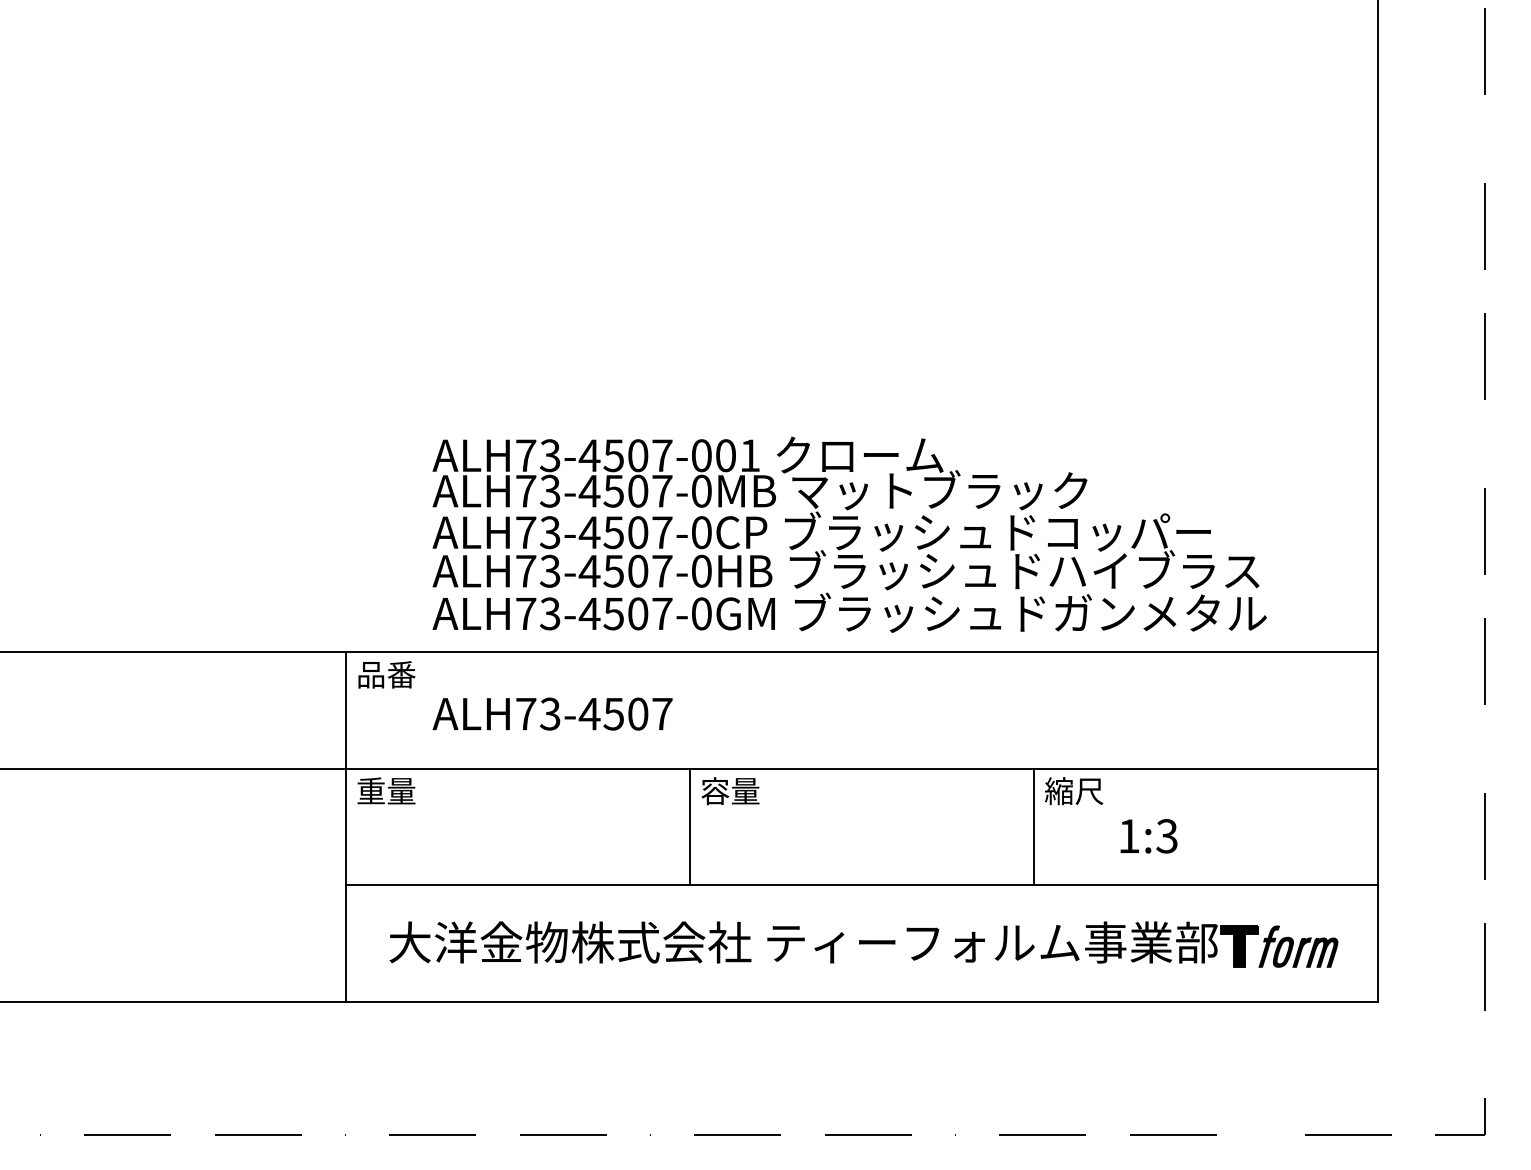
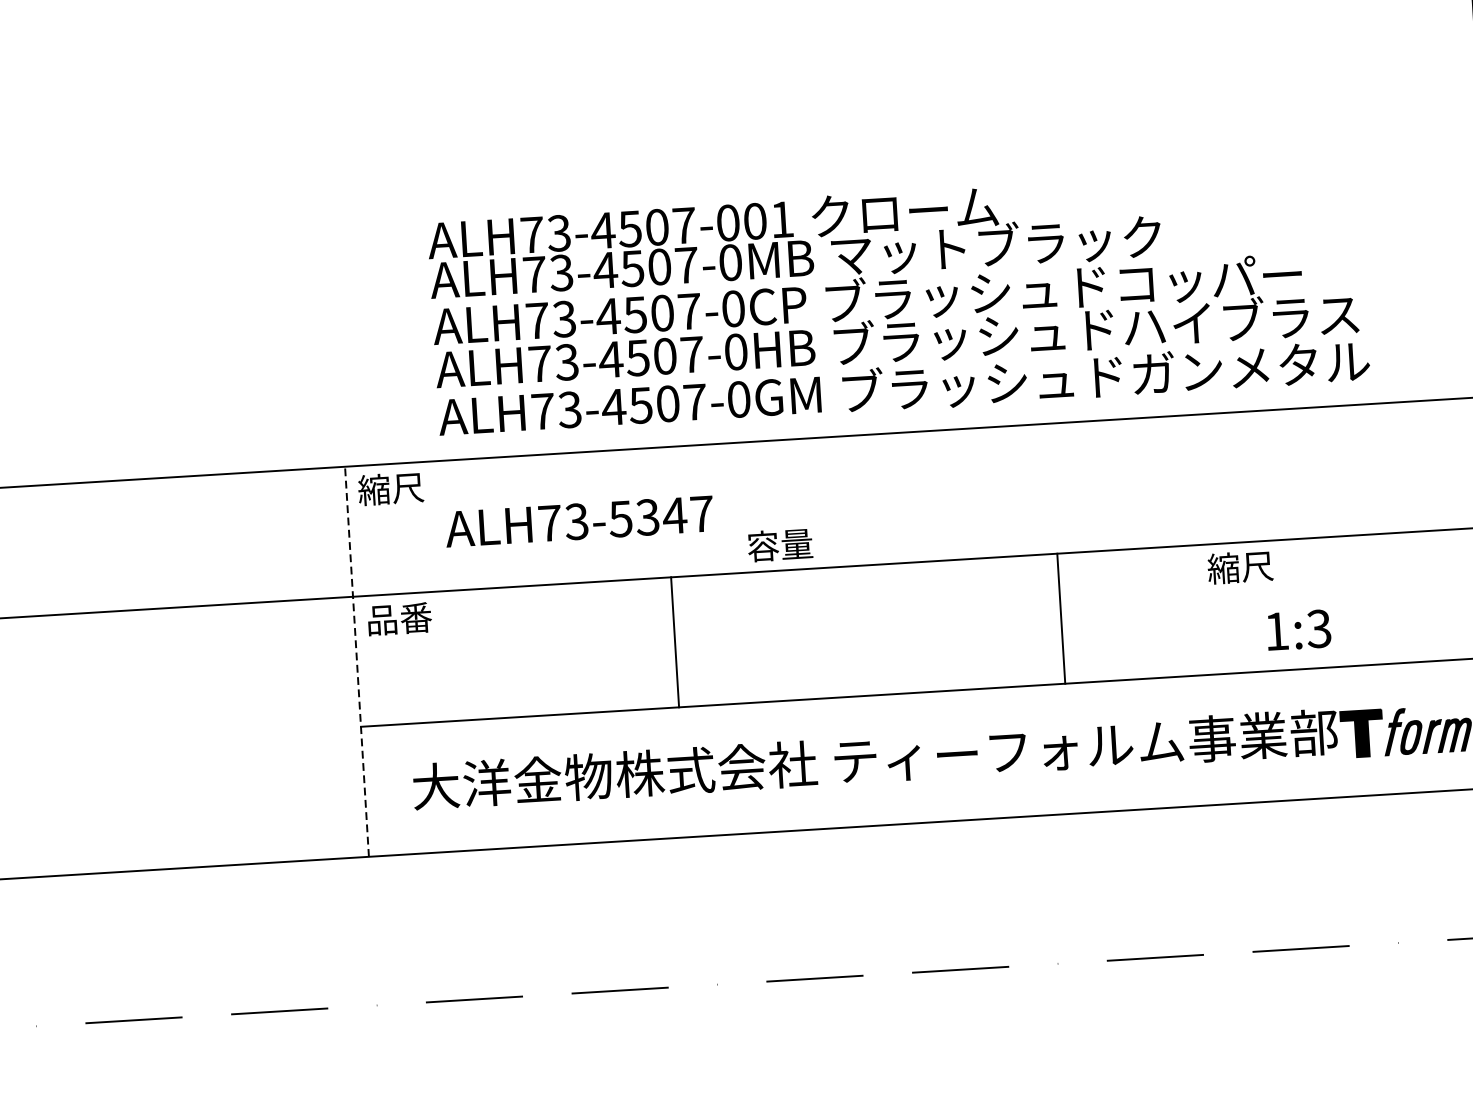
text: (385, 674) -> (390, 488), 品番 -> 縮尺
text: (613, 713) -> (647, 516), ALH73-4507 -> ALH73-5347
text: (386, 791) -> (399, 619), 重量 -> 品番
text: (730, 791) -> (780, 545), moved
text: (1074, 791) -> (1240, 567), moved
line: (690, 826) -> (675, 641), moved
line: (1034, 826) -> (1061, 618), moved
line: (346, 827) -> (357, 662), solid -> dashed
text: (1148, 836) -> (1298, 630), moved

